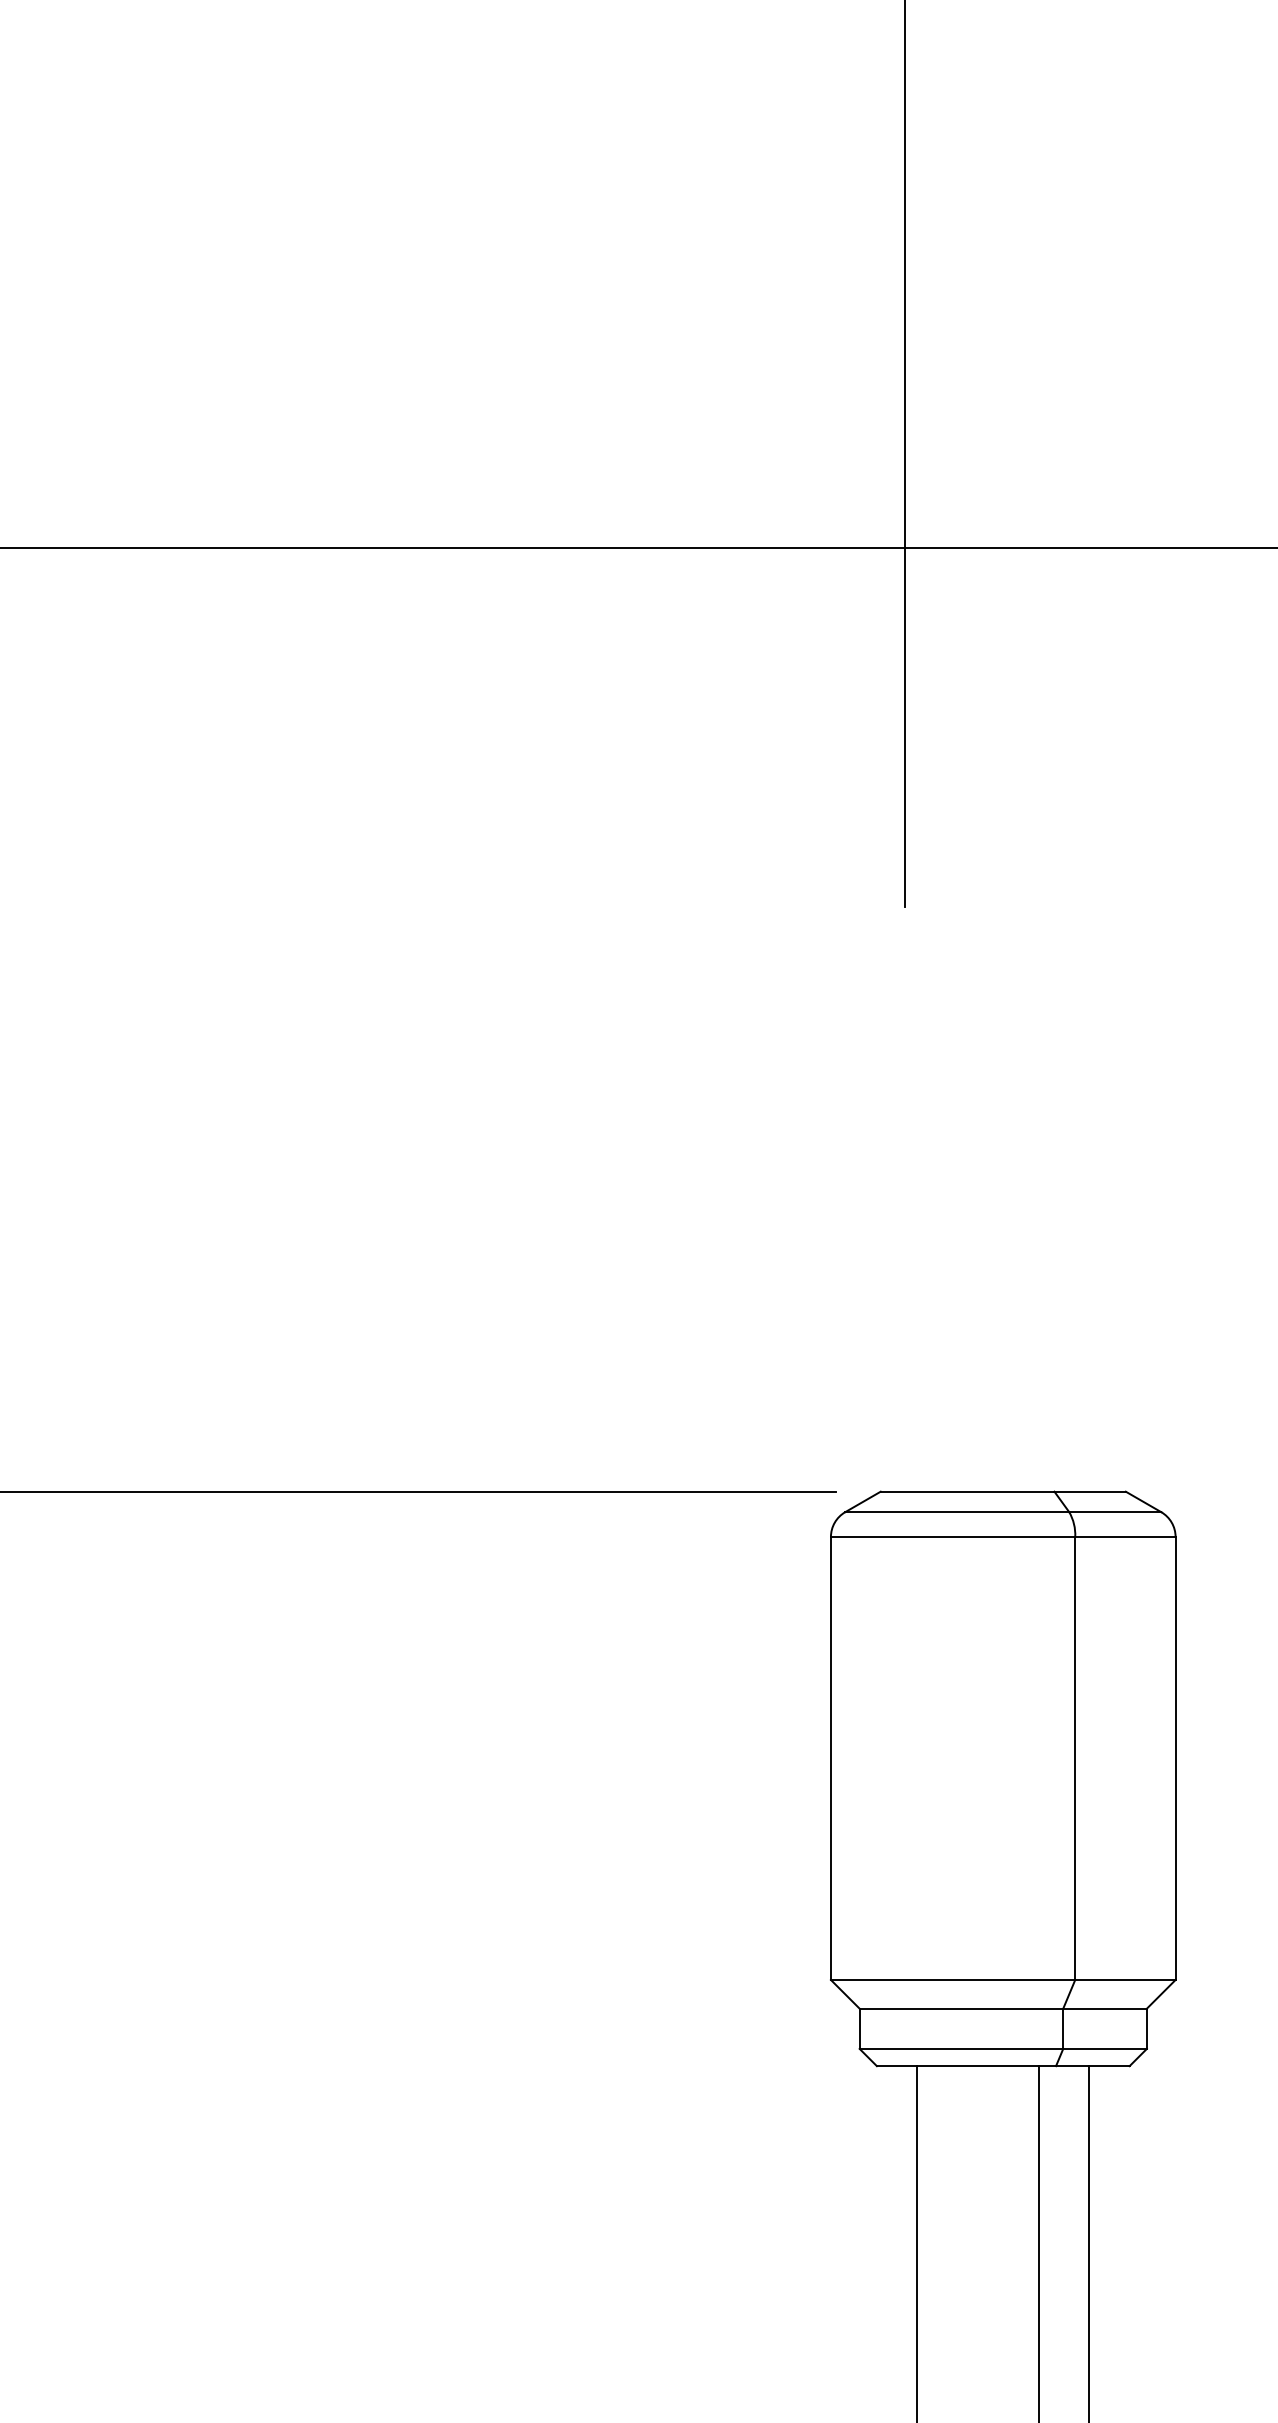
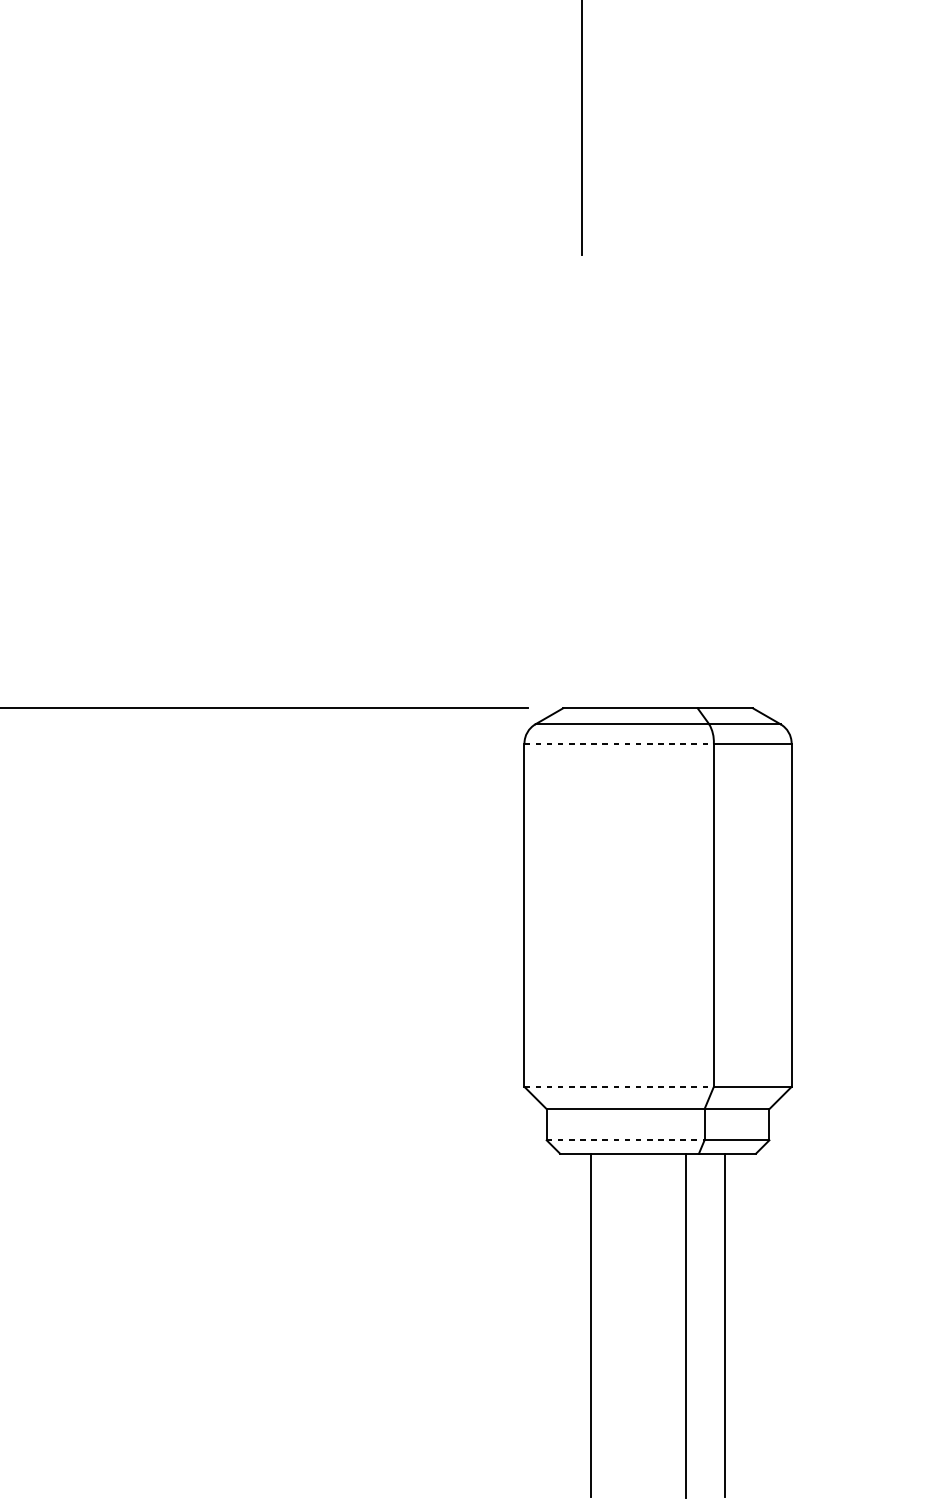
line: (953, 1537) -> (619, 743), solid -> dashed
line: (953, 1979) -> (619, 1086), solid -> dashed
line: (961, 2048) -> (625, 1140), solid -> dashed

